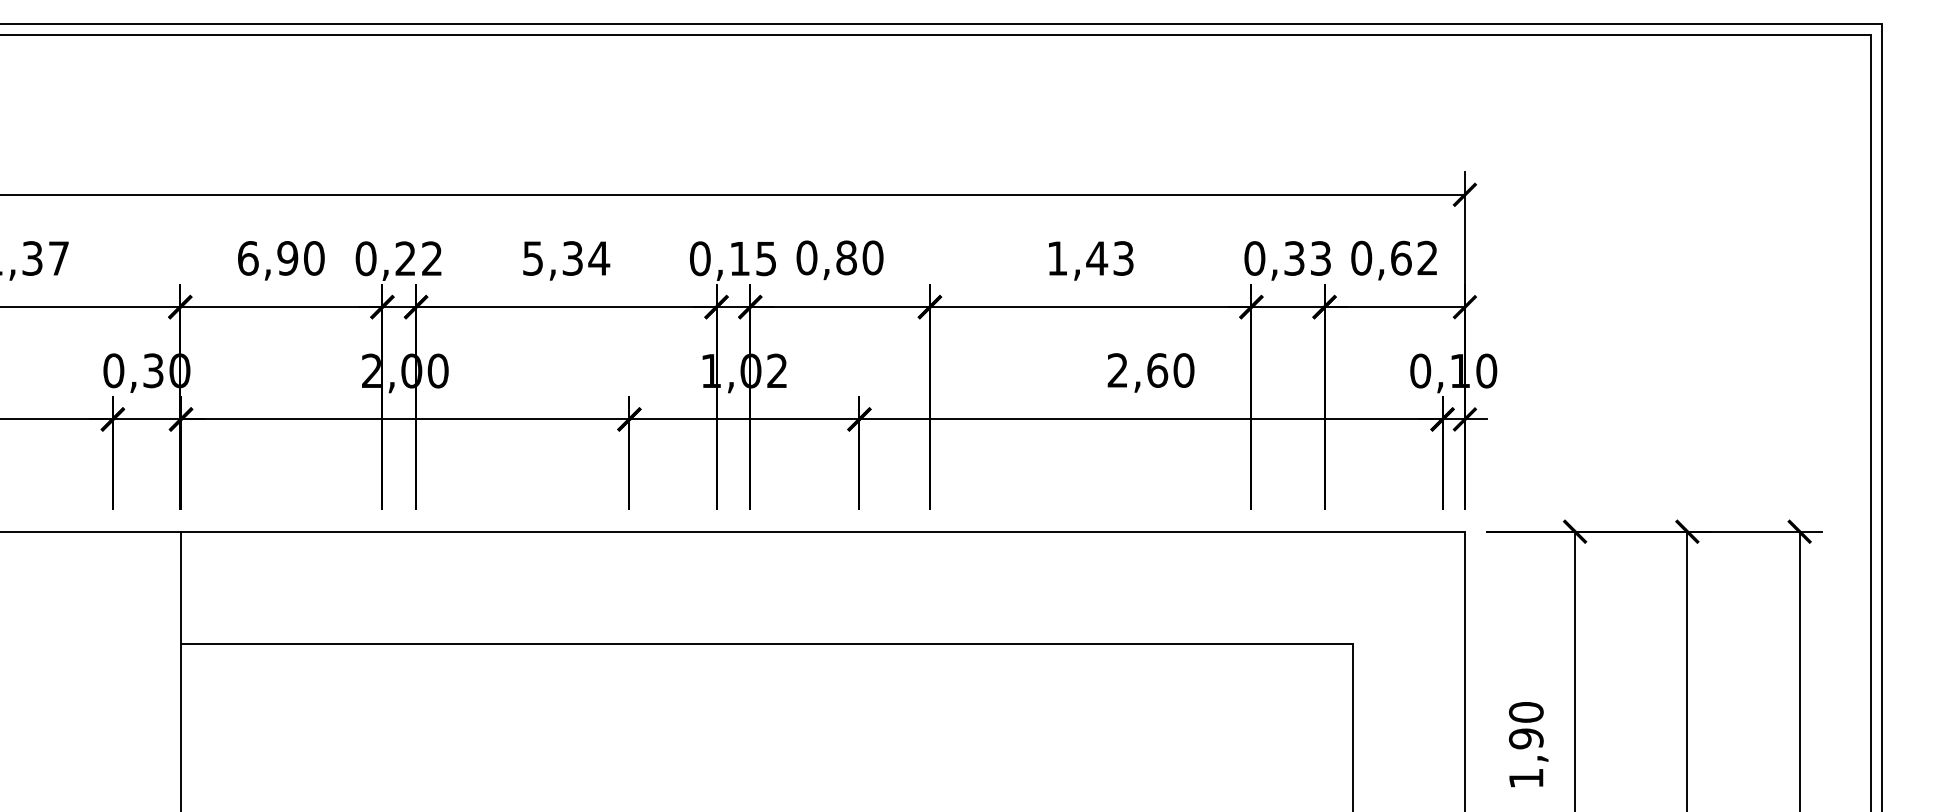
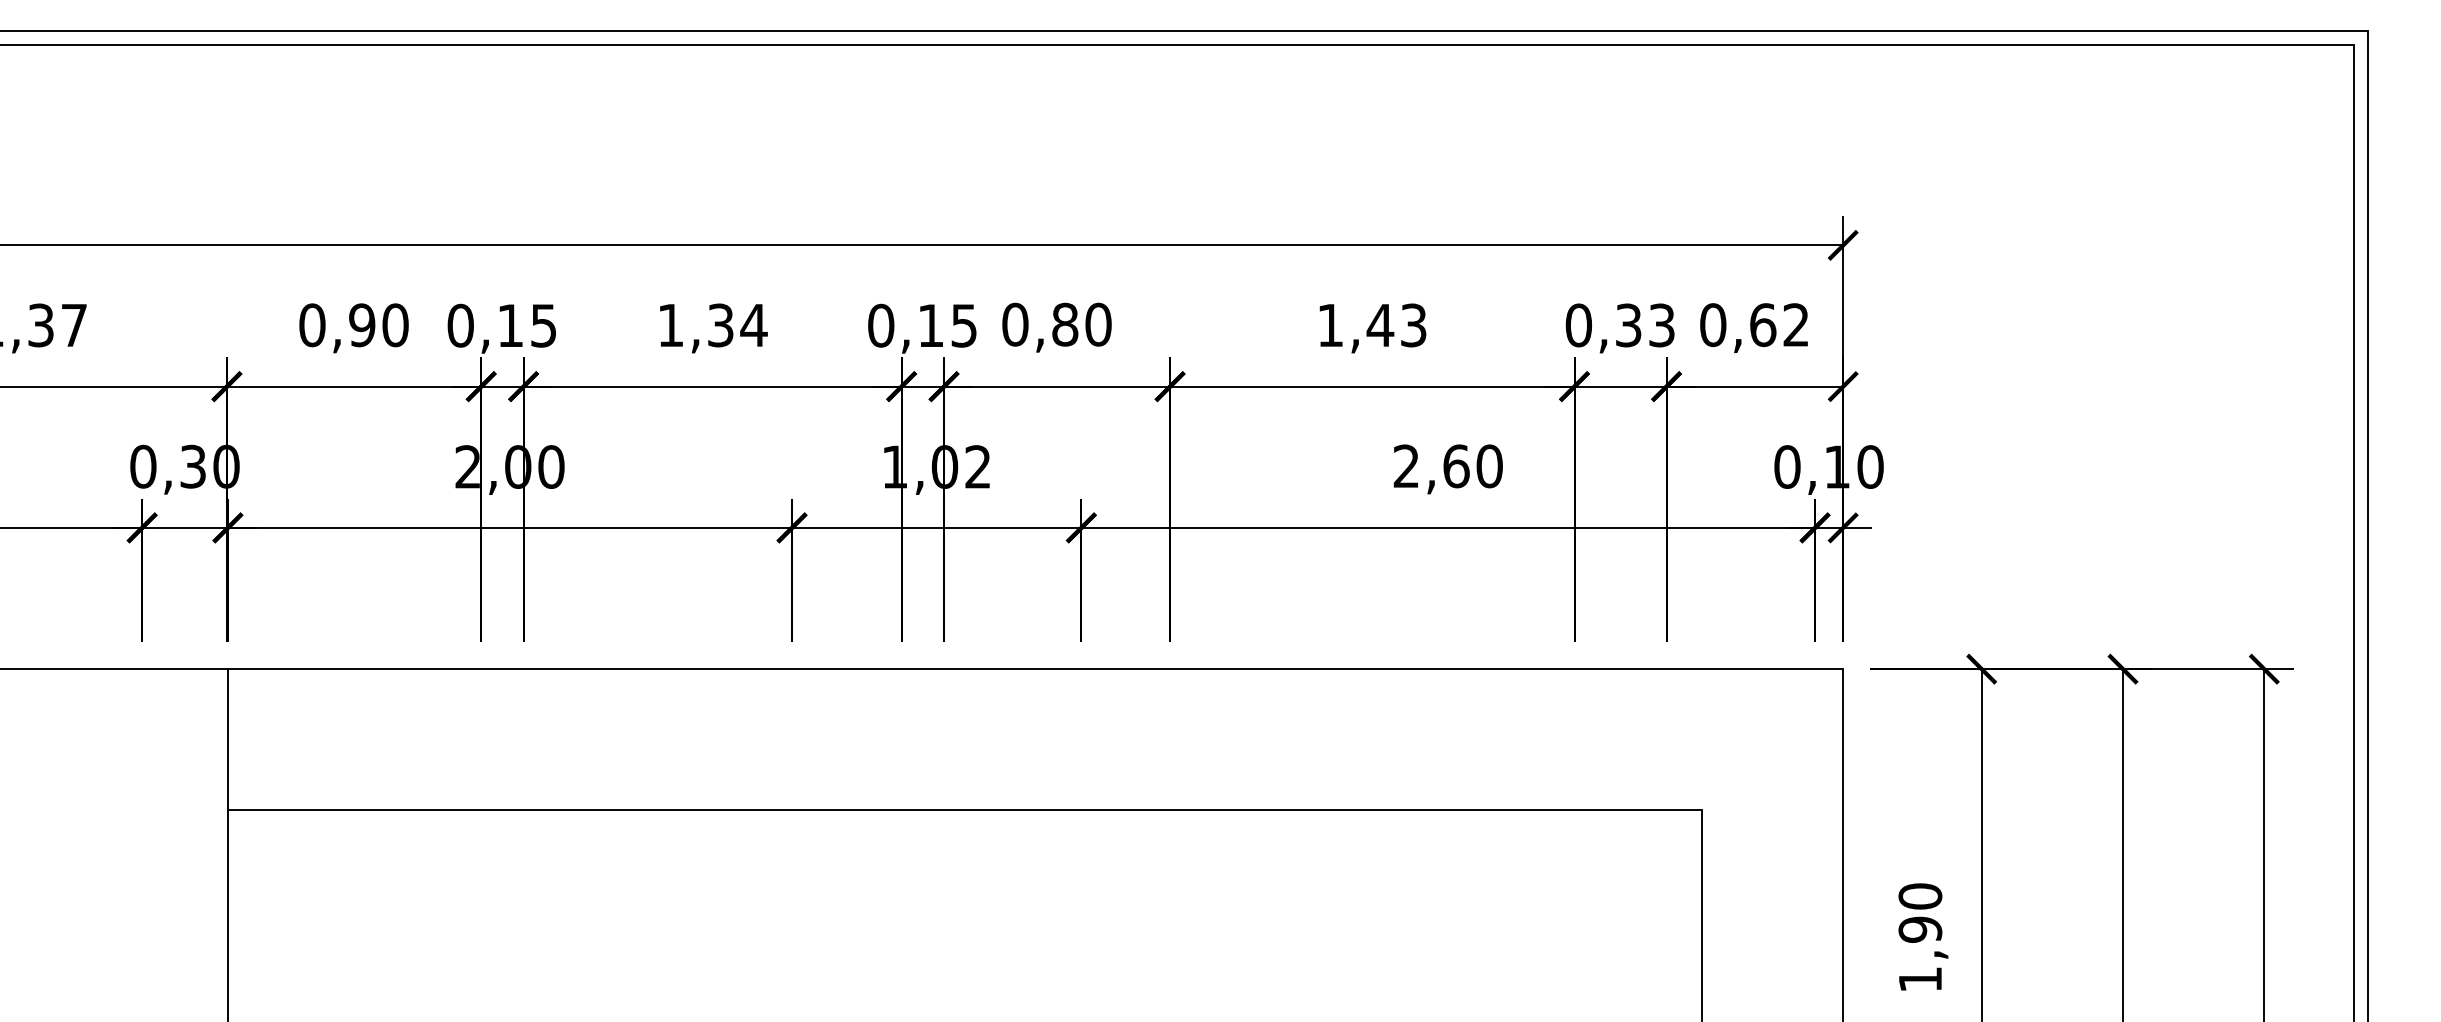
text: (247, 258) -> (311, 325), 6,90 -> 0,90
text: (418, 258) -> (526, 325), 0,22 -> 0,15
text: (532, 258) -> (670, 325), 5,34 -> 1,34

